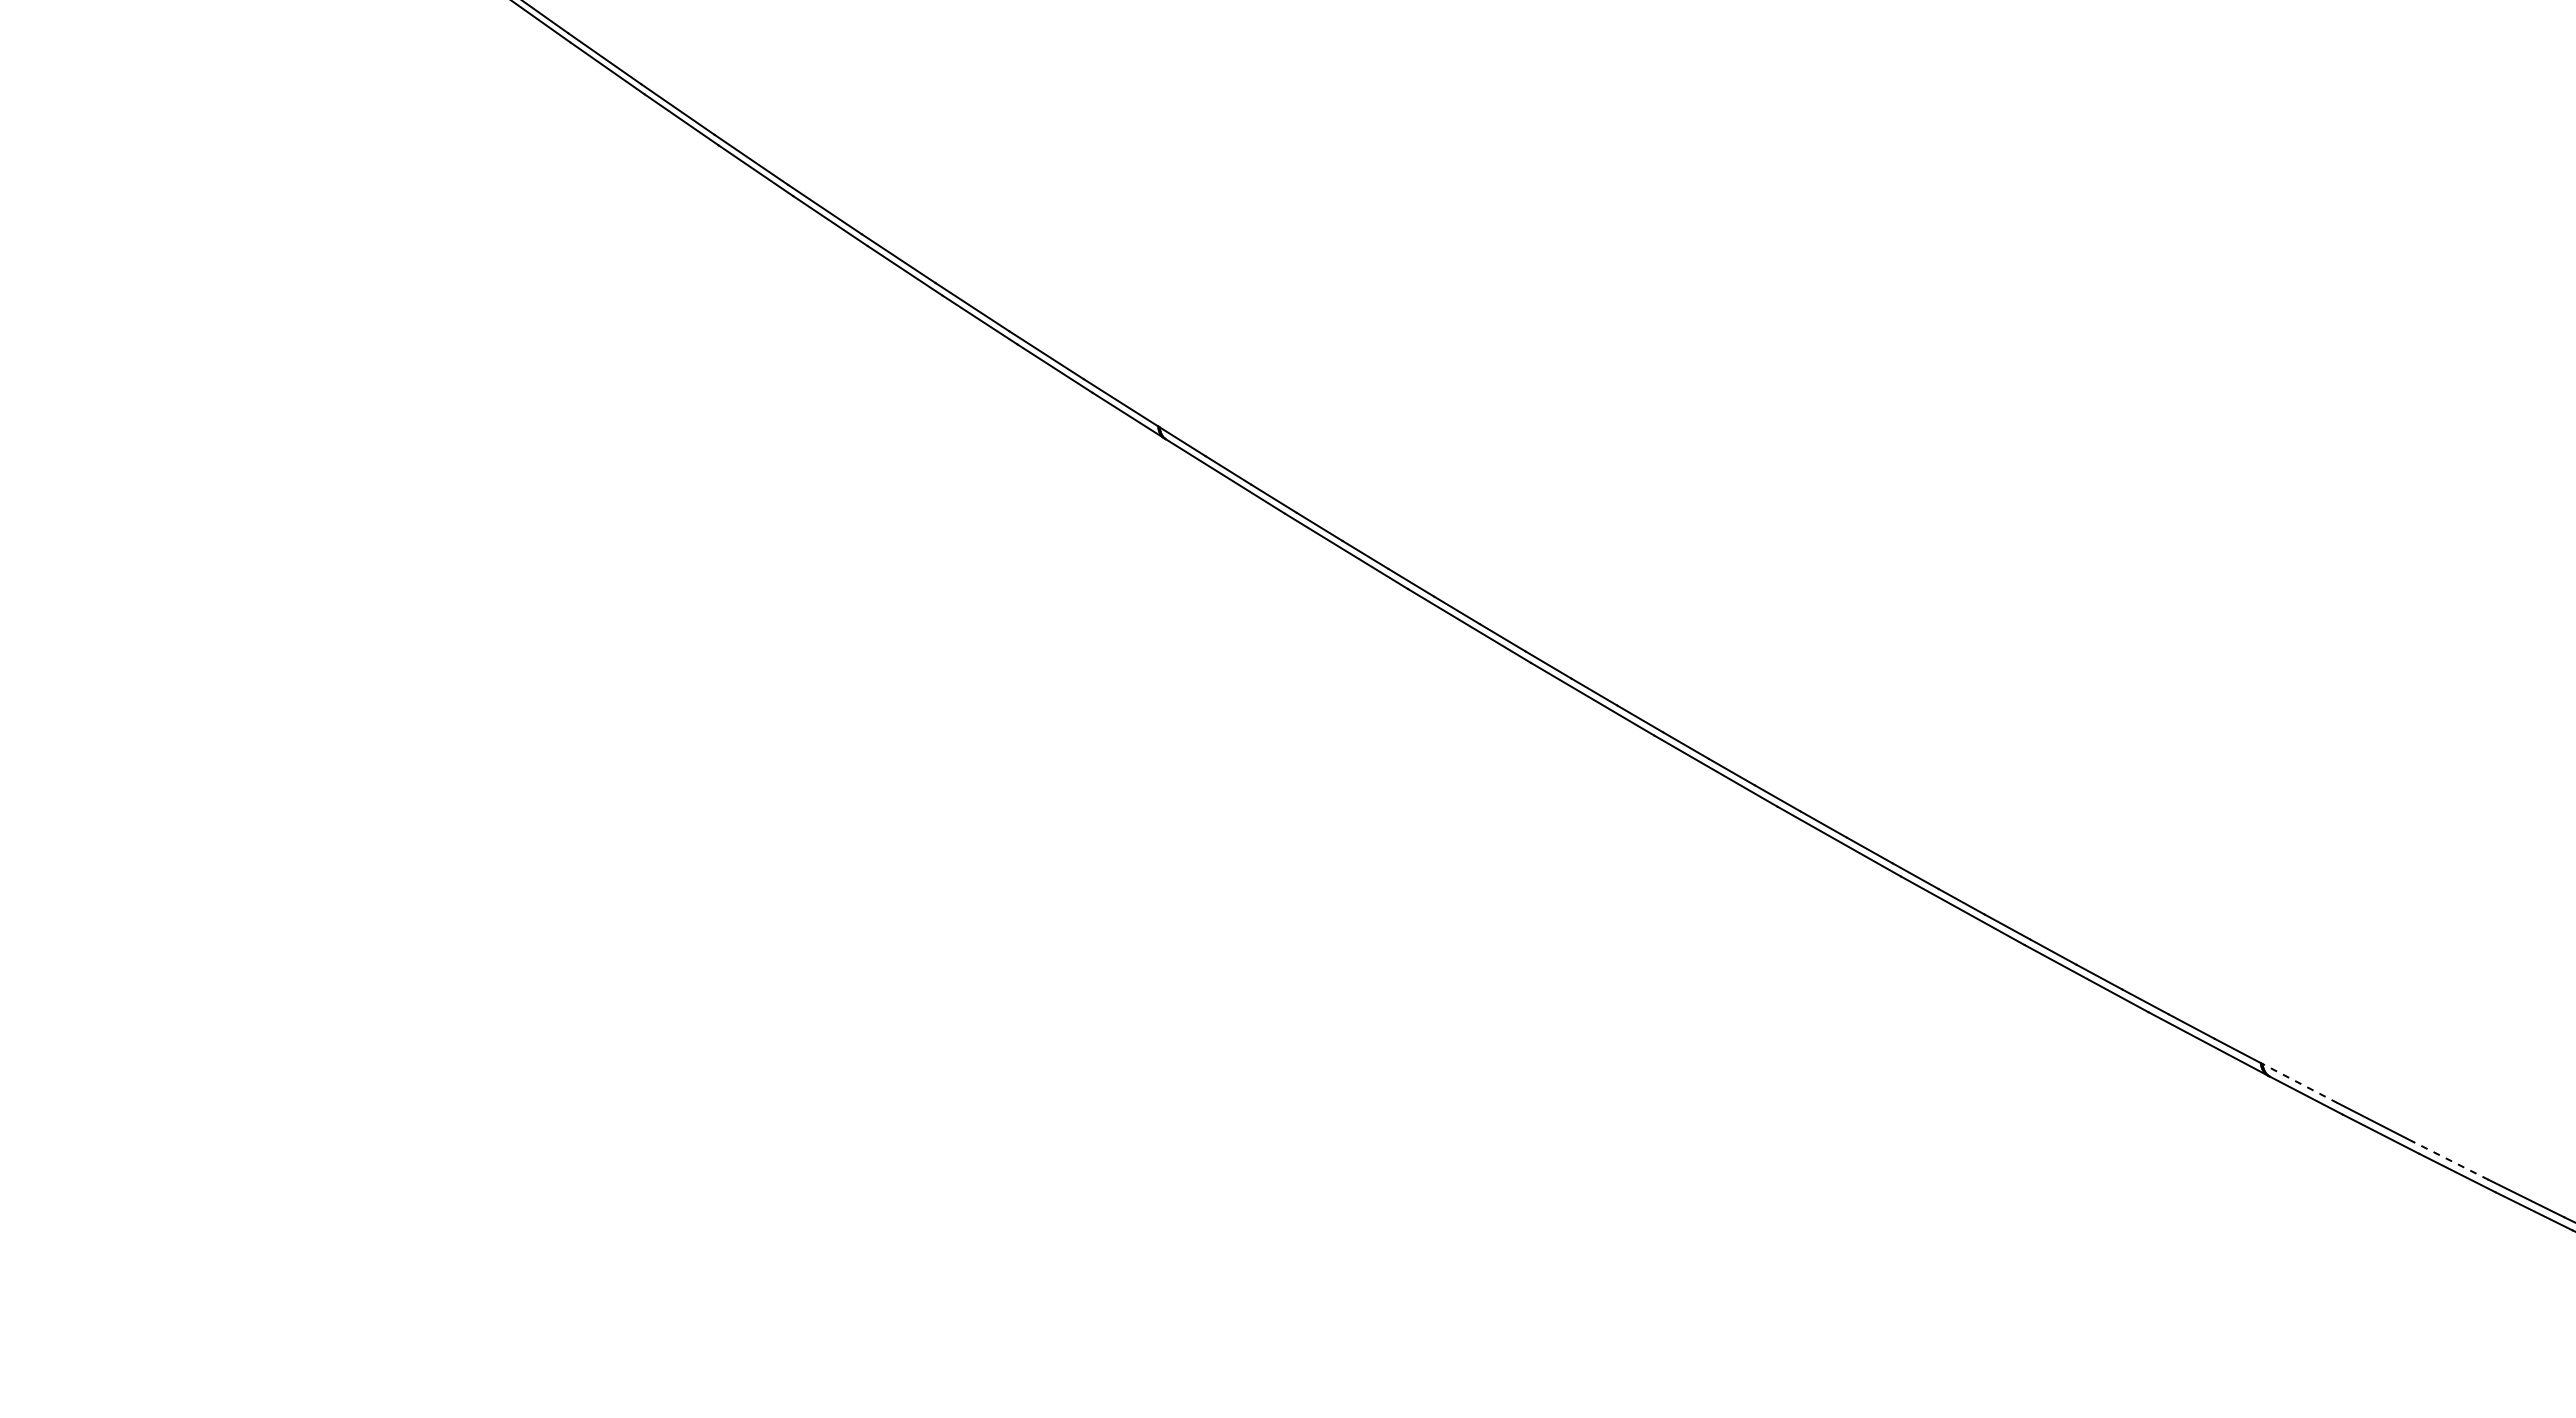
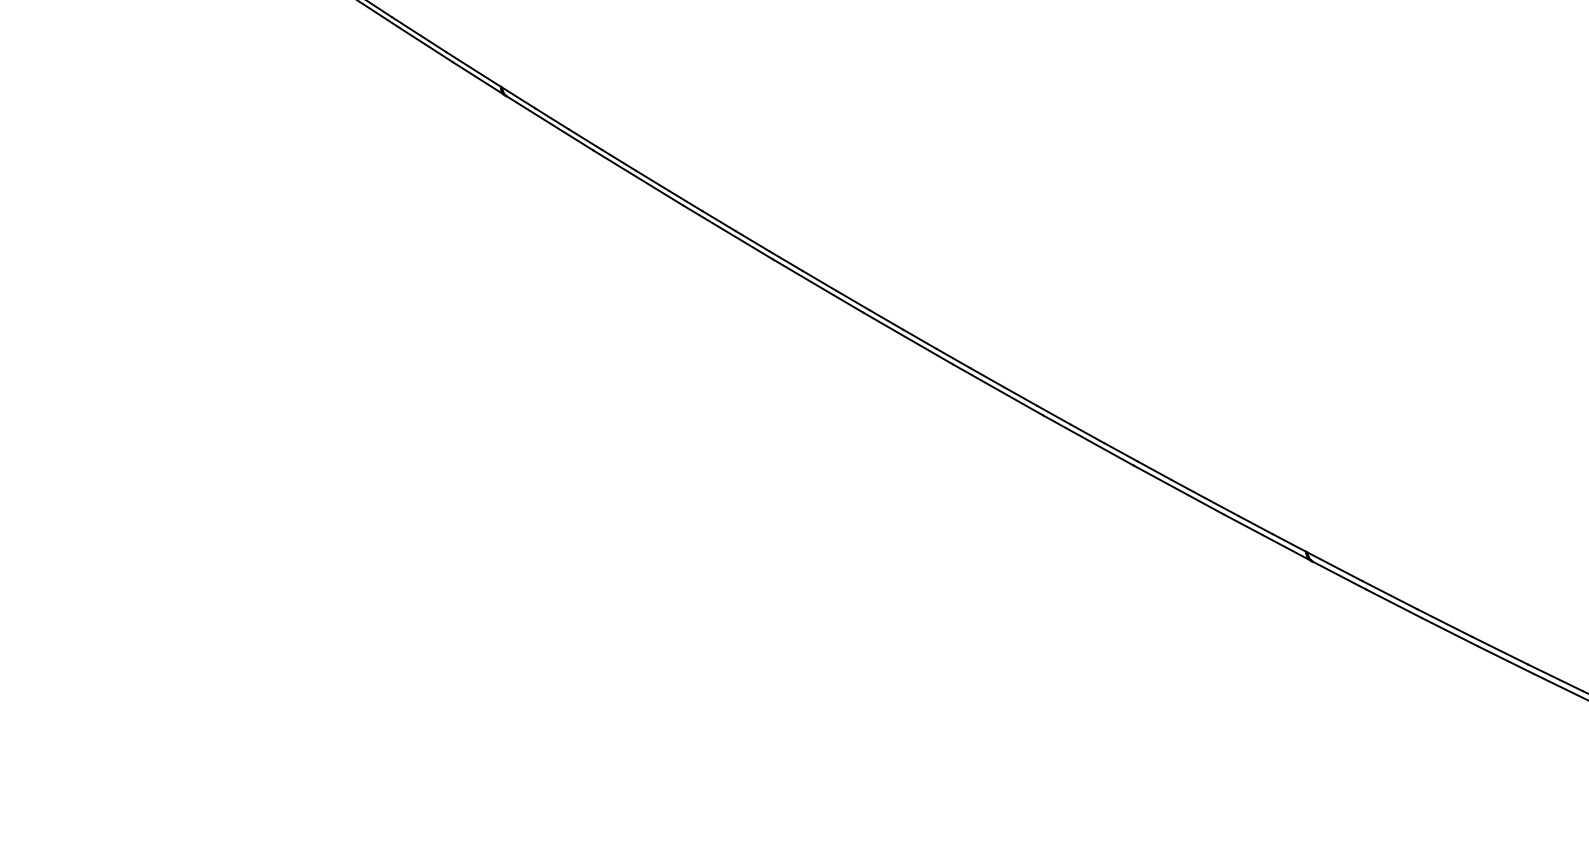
line: (2298, 1082) -> (1333, 565), dashed -> solid
line: (2450, 1160) -> (1444, 622), dashed -> solid

